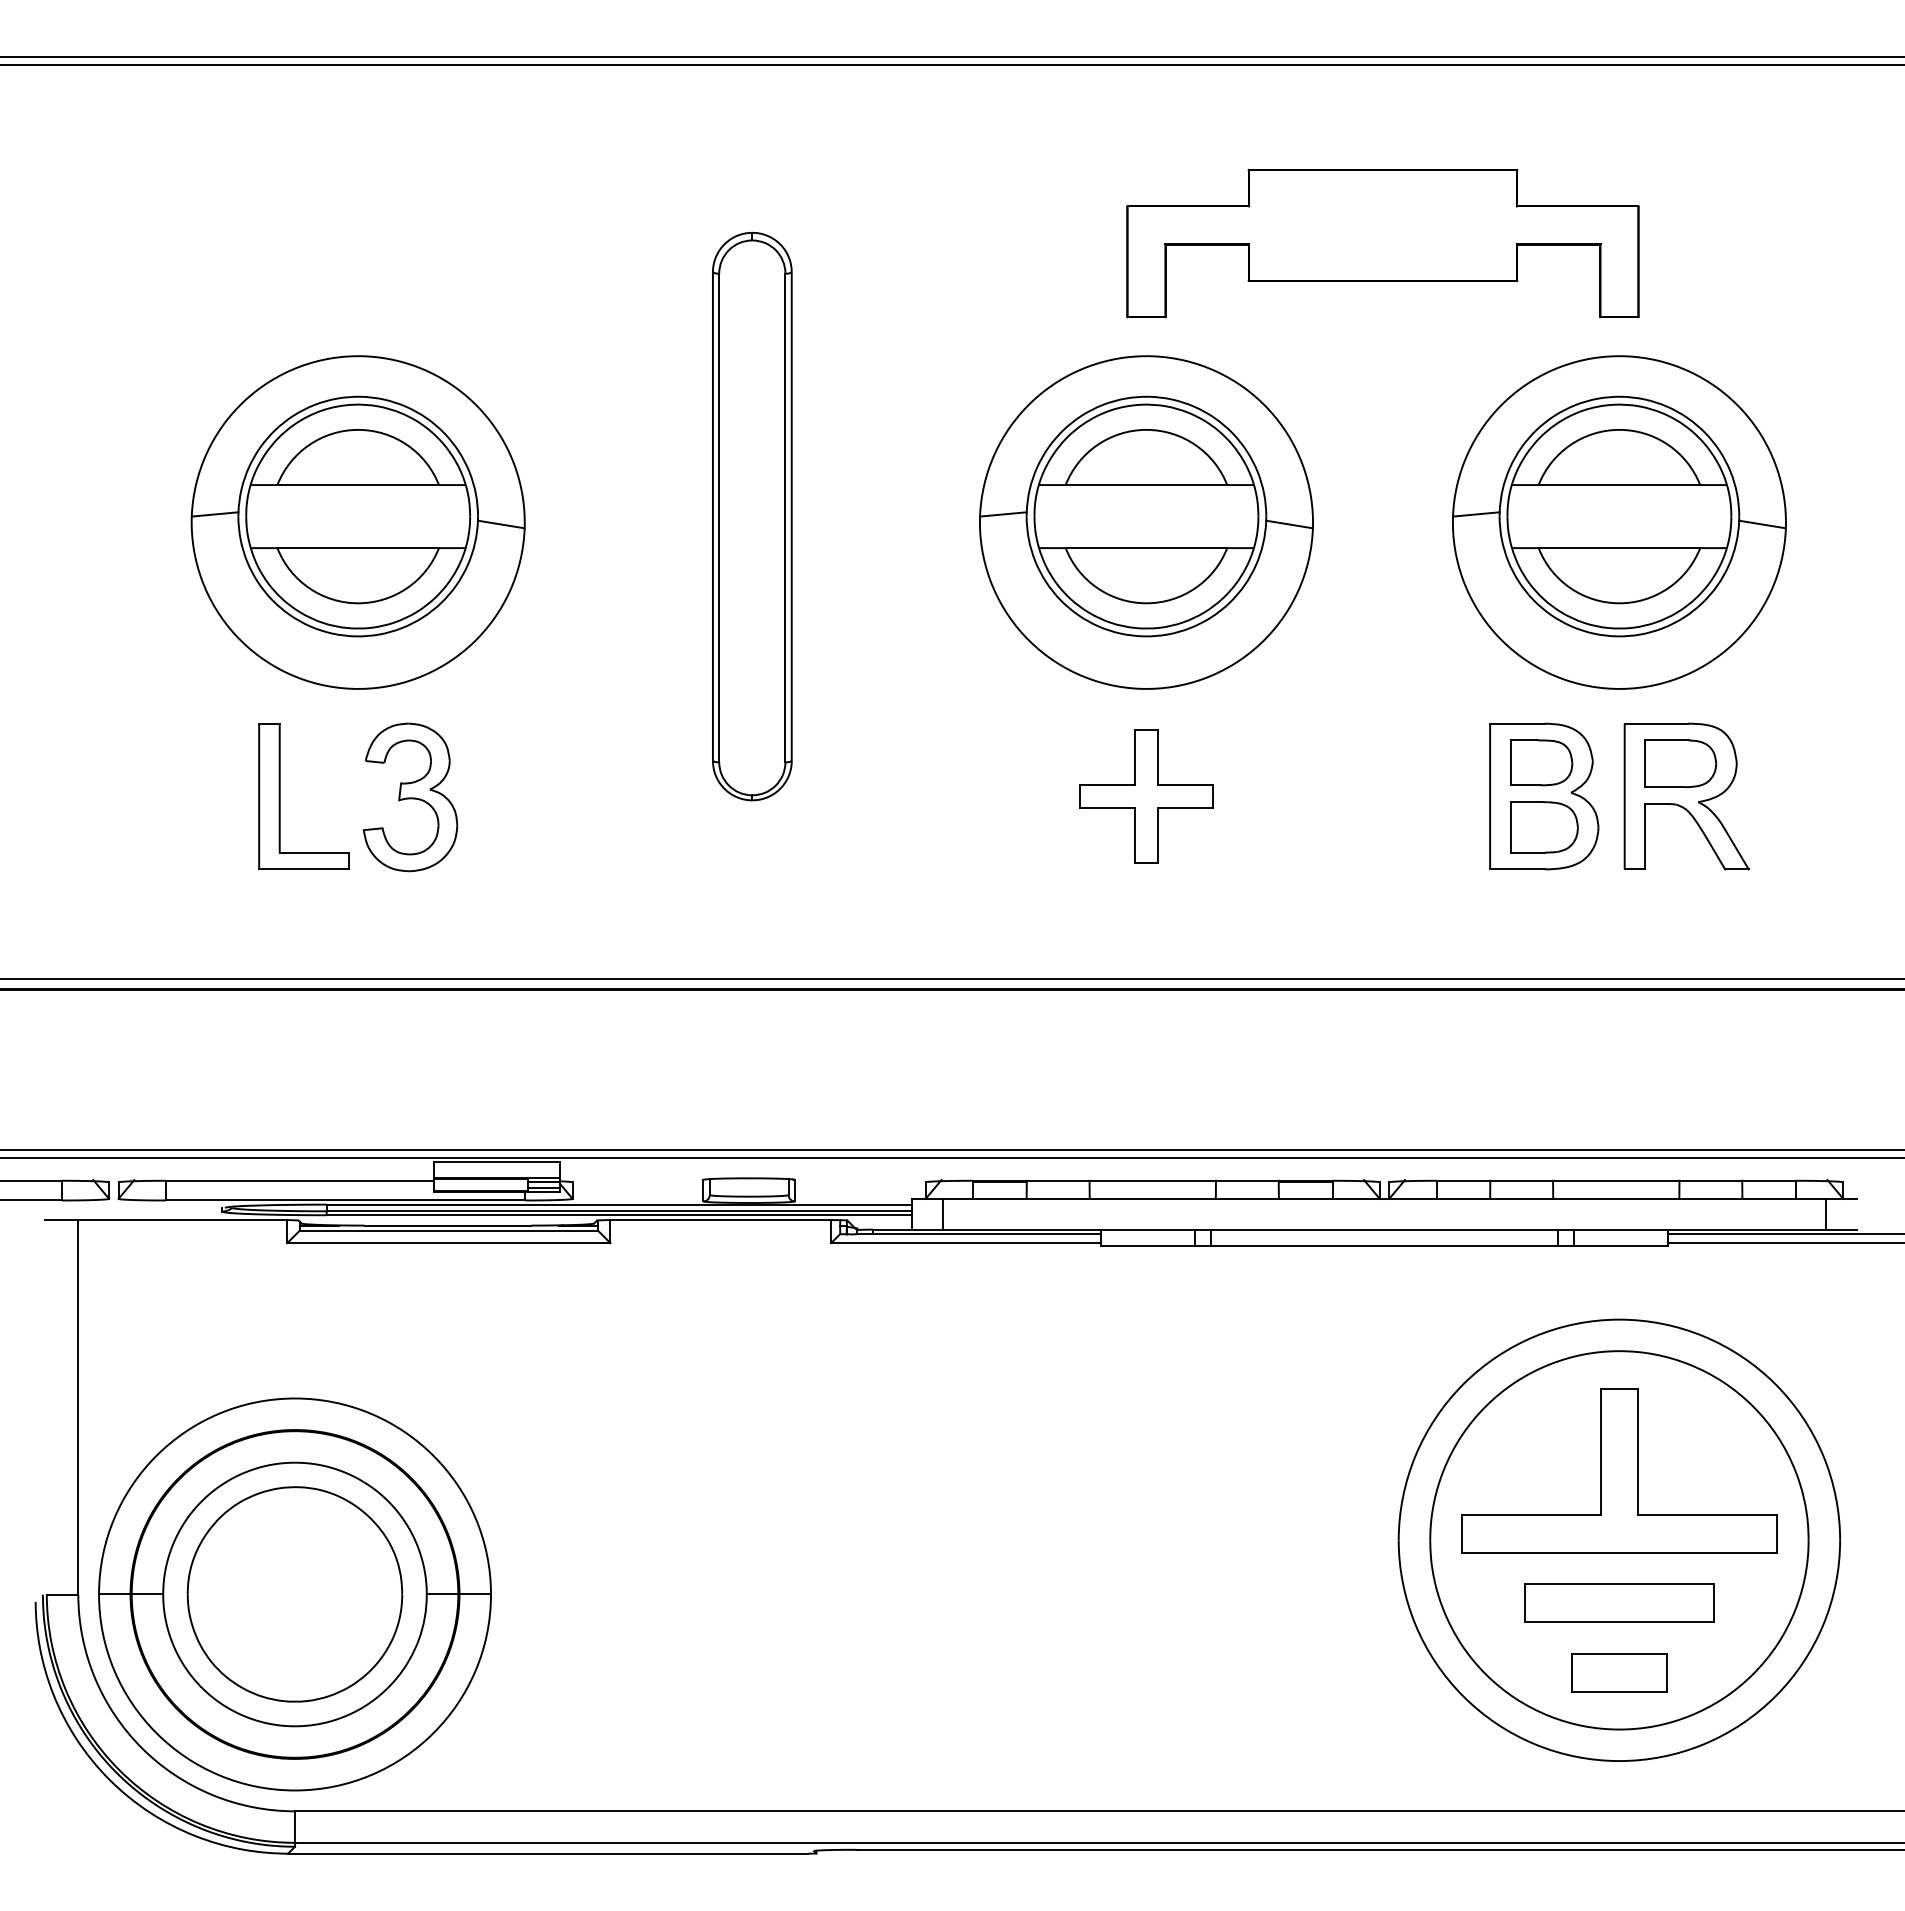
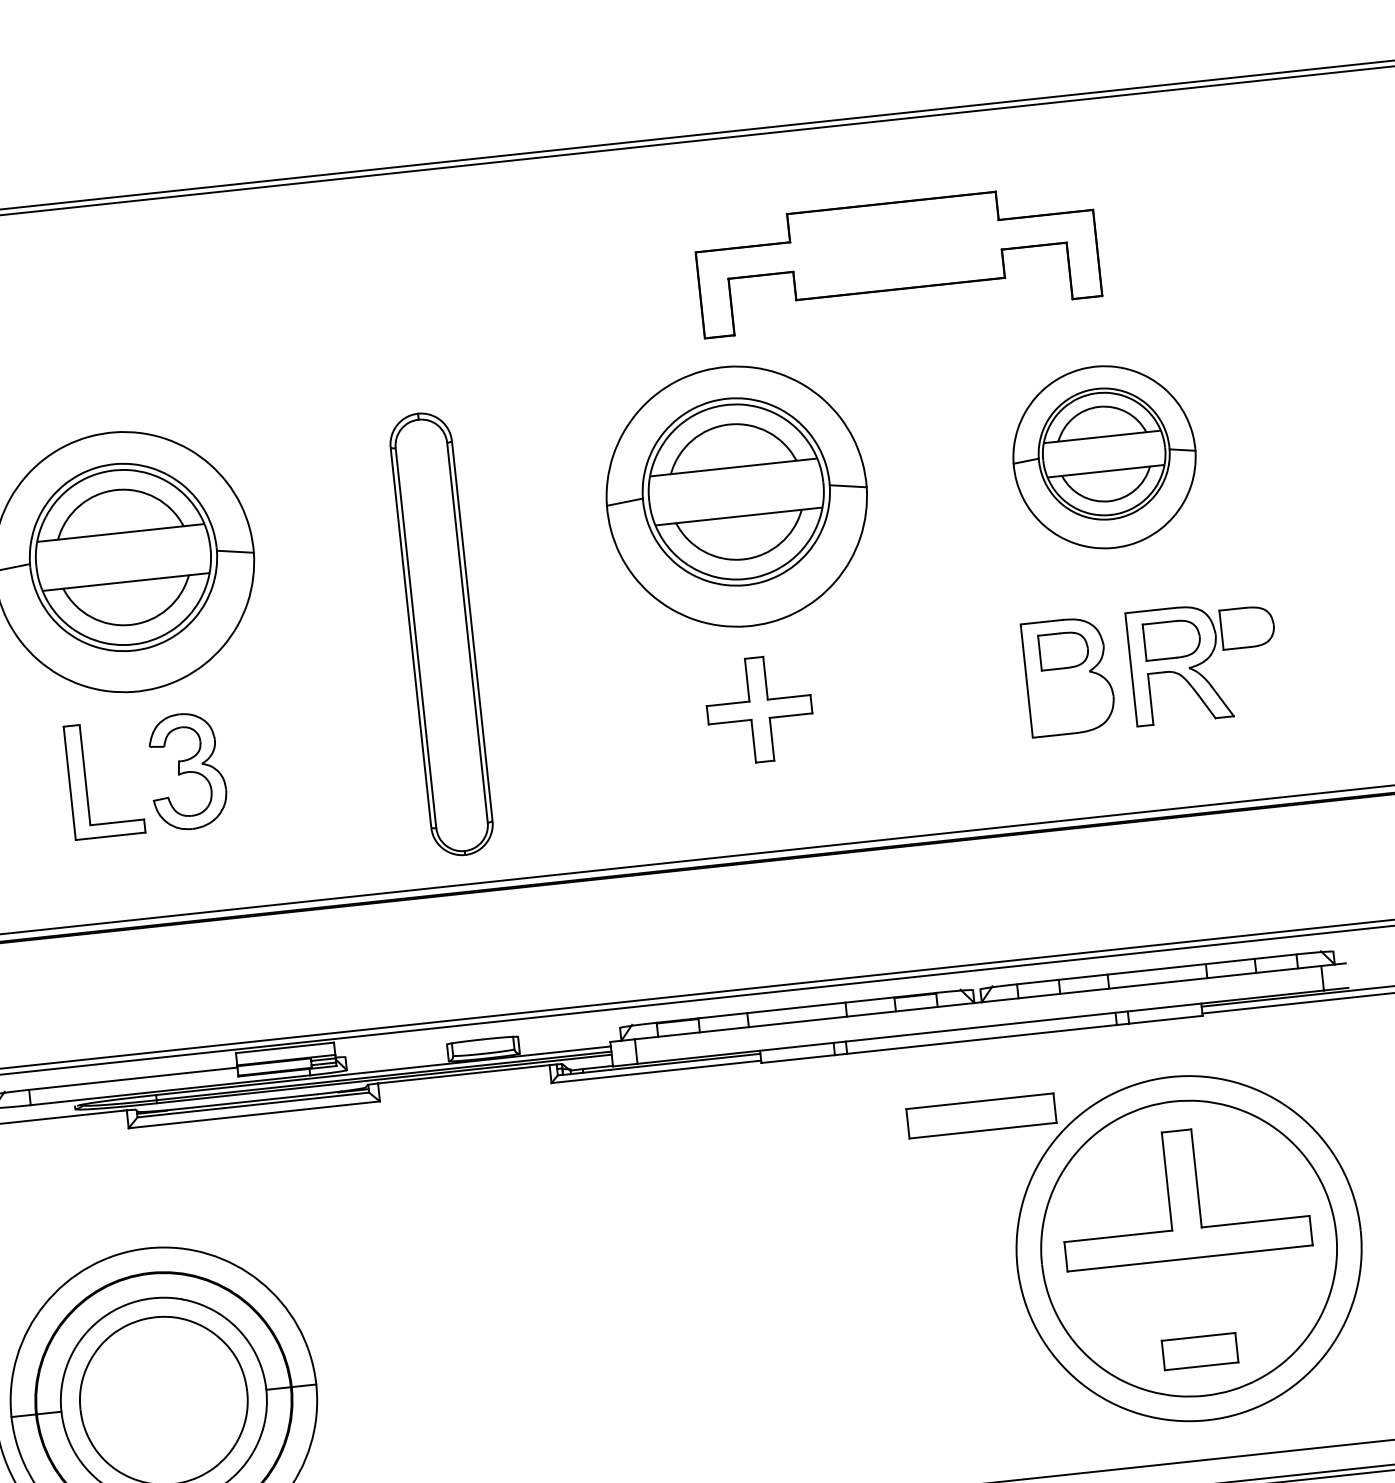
part: (752, 516) -> (441, 634), moved
part: (1619, 522) -> (1104, 457), size x0.7
part: (1544, 827) -> (1247, 627), moved
part: (1619, 1602) -> (981, 1115), moved

